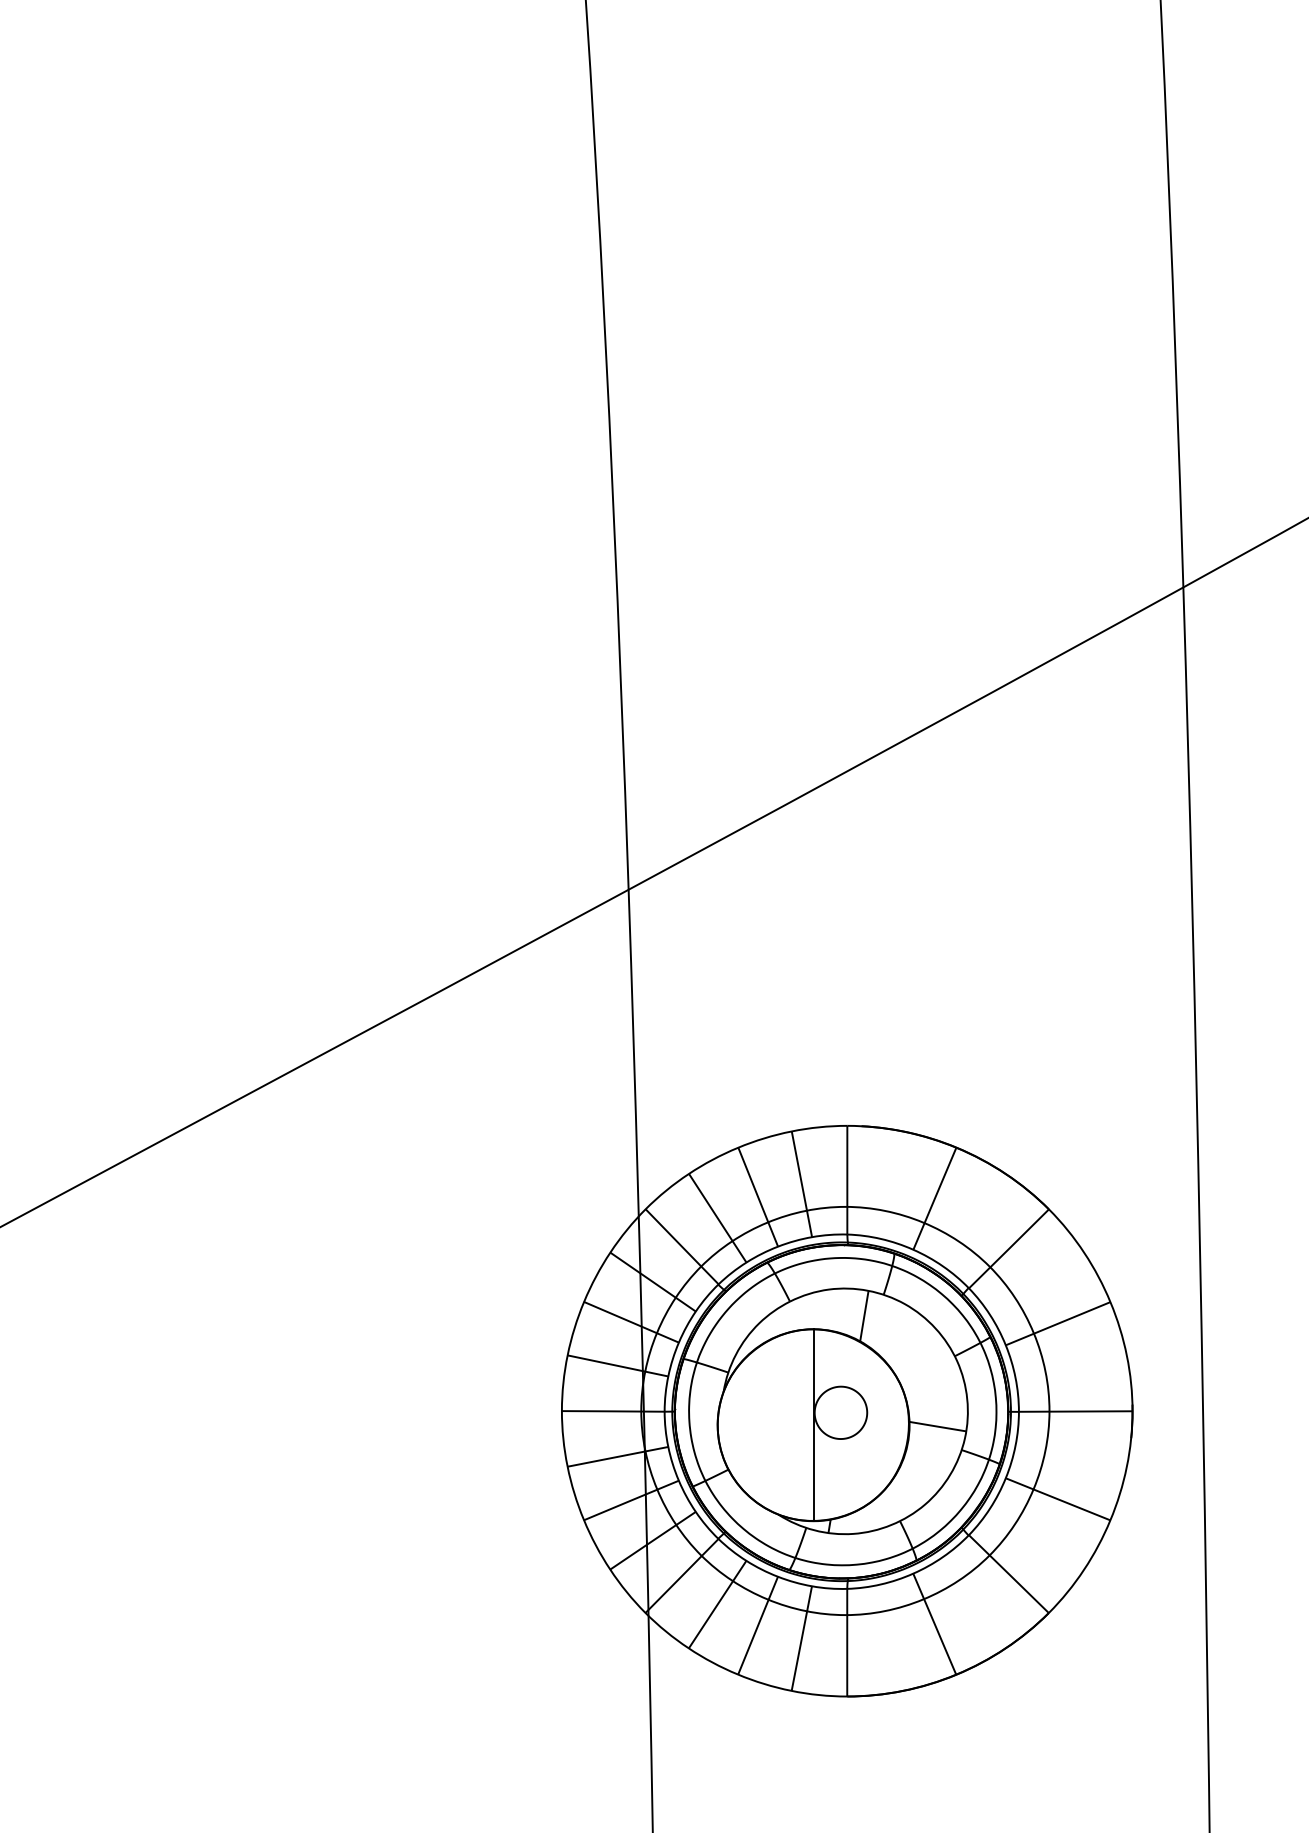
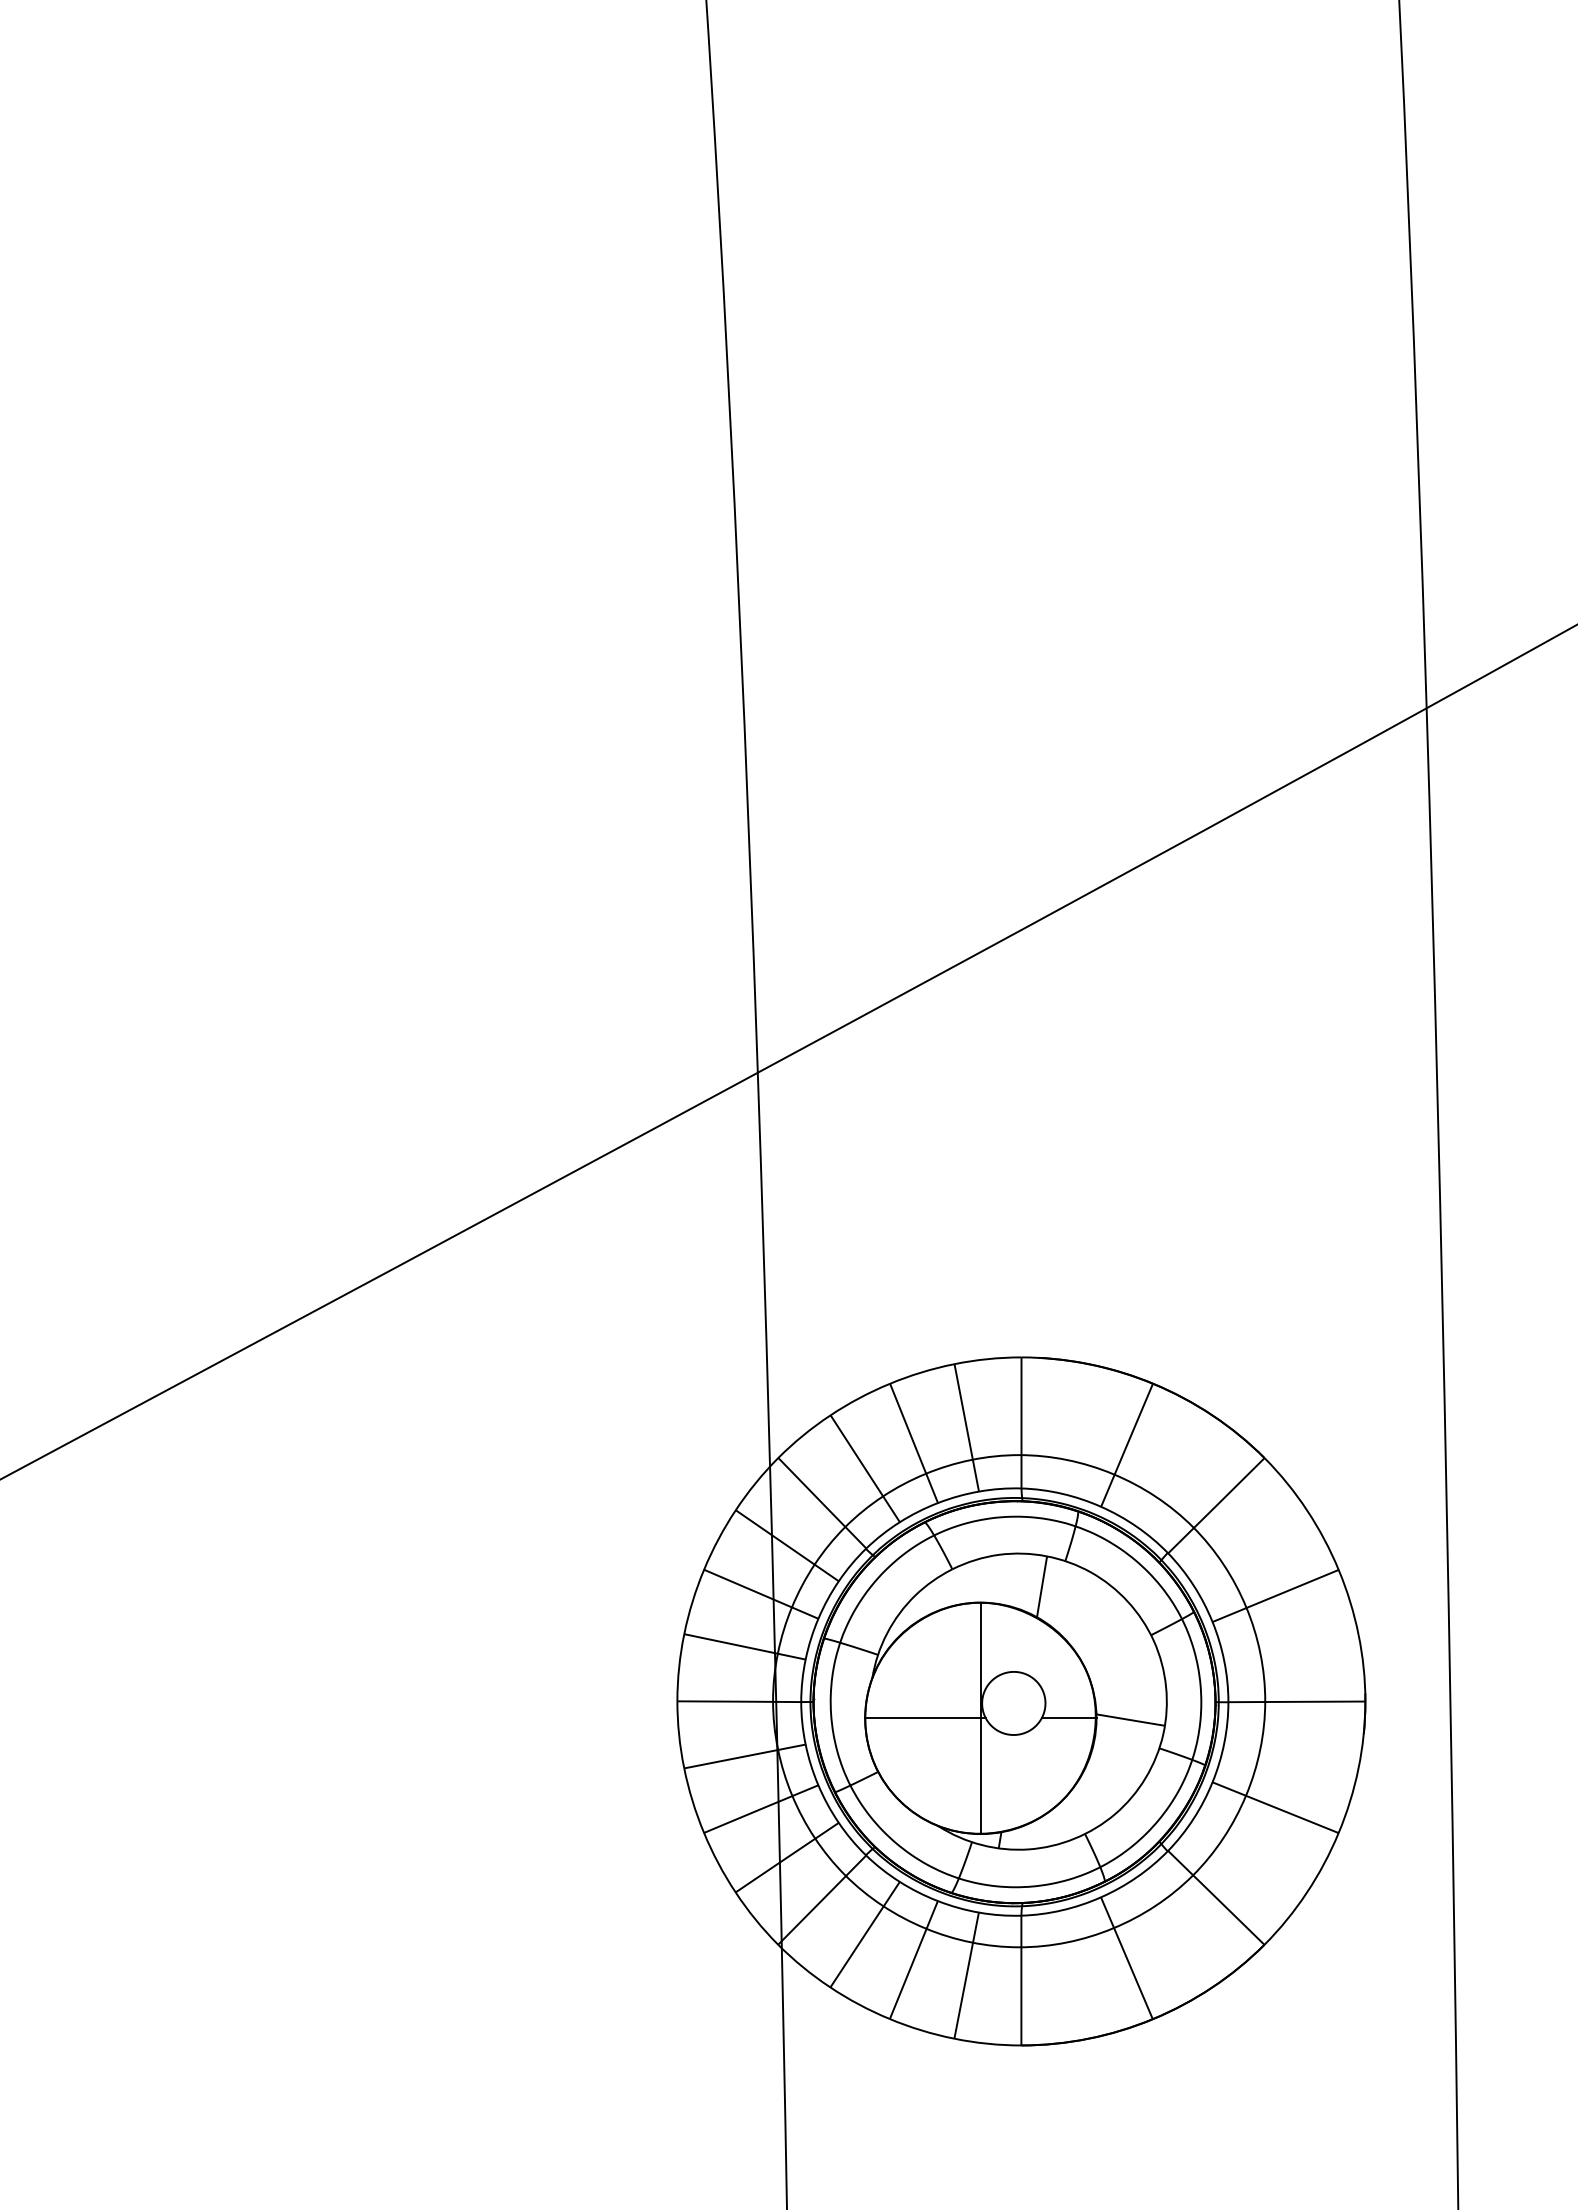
line: (767, 1425) -> (925, 1718), added
line: (886, 1425) -> (1068, 1718), added

